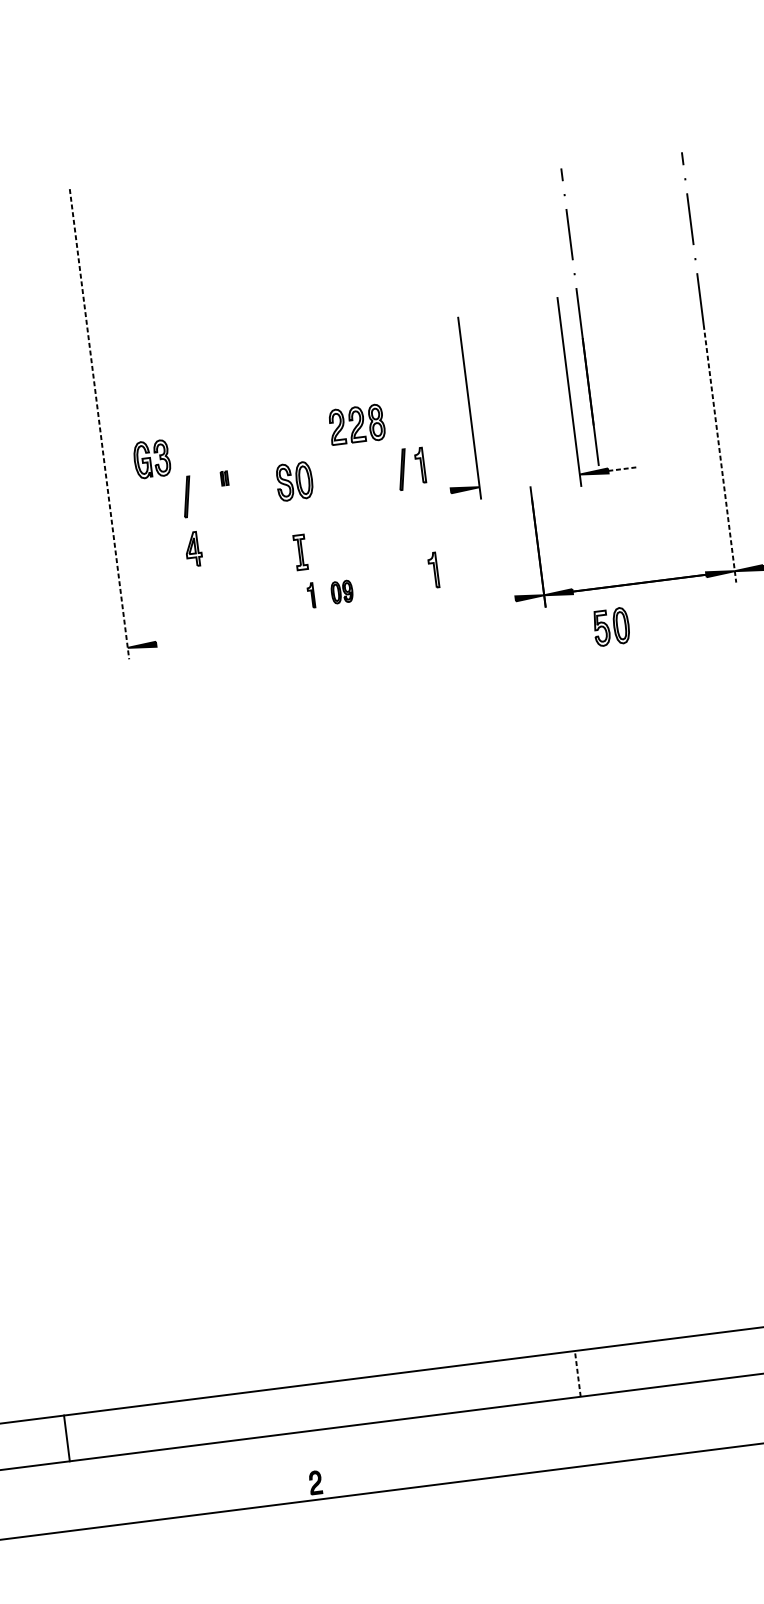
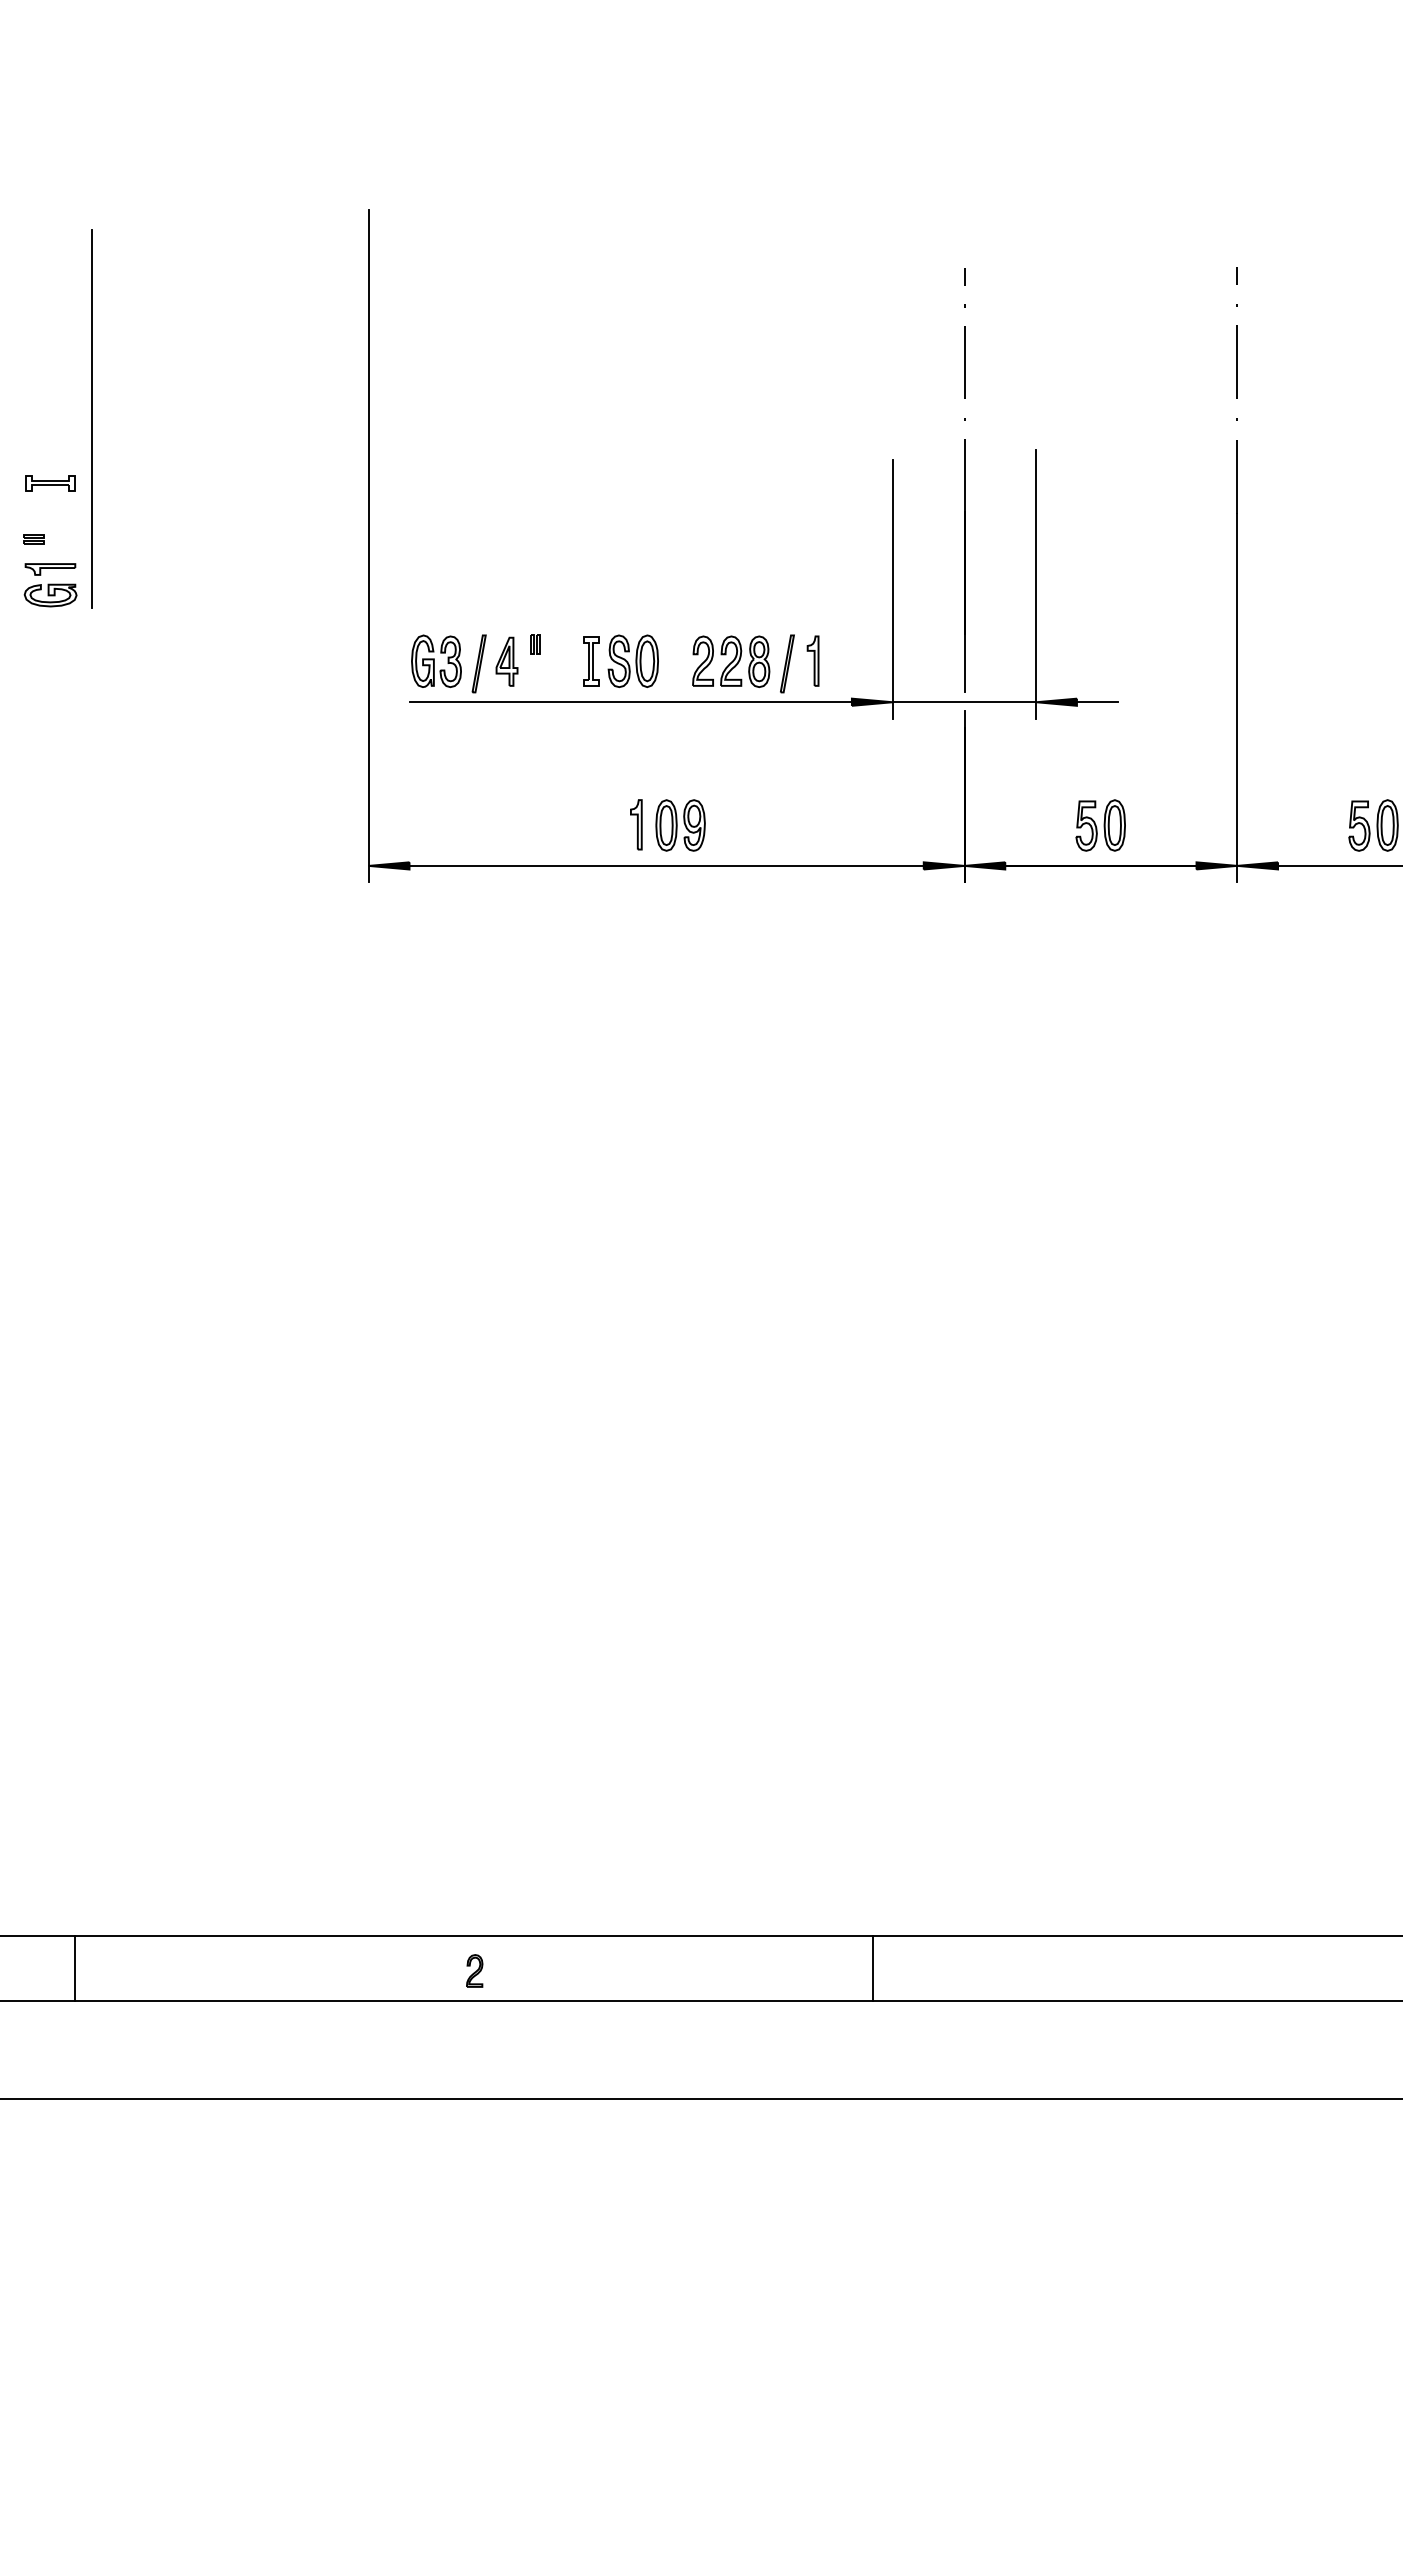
line: (580, 317) -> (964, 480), moved
line: (99, 424) -> (368, 546), dashed -> solid
part: (357, 424) -> (731, 661), moved
line: (720, 454) -> (1237, 698), dashed -> solid
part: (151, 458) -> (436, 660), moved
line: (622, 469) -> (1097, 702), dashed -> solid
line: (529, 481) -> (964, 702), added
line: (296, 510) -> (630, 702), added
part: (193, 549) -> (506, 661), moved
part: (300, 552) -> (591, 661), moved
part: (433, 569) -> (812, 810), removed
part: (342, 592) -> (680, 825), size x1.67
part: (311, 595) -> (636, 824), size x1.43
line: (335, 621) -> (666, 865), added
part: (611, 626) -> (1100, 825), moved
line: (577, 1373) -> (873, 1968), dashed -> solid
line: (66, 1438) -> (75, 1968), moved
part: (315, 1482) -> (474, 1970), moved

